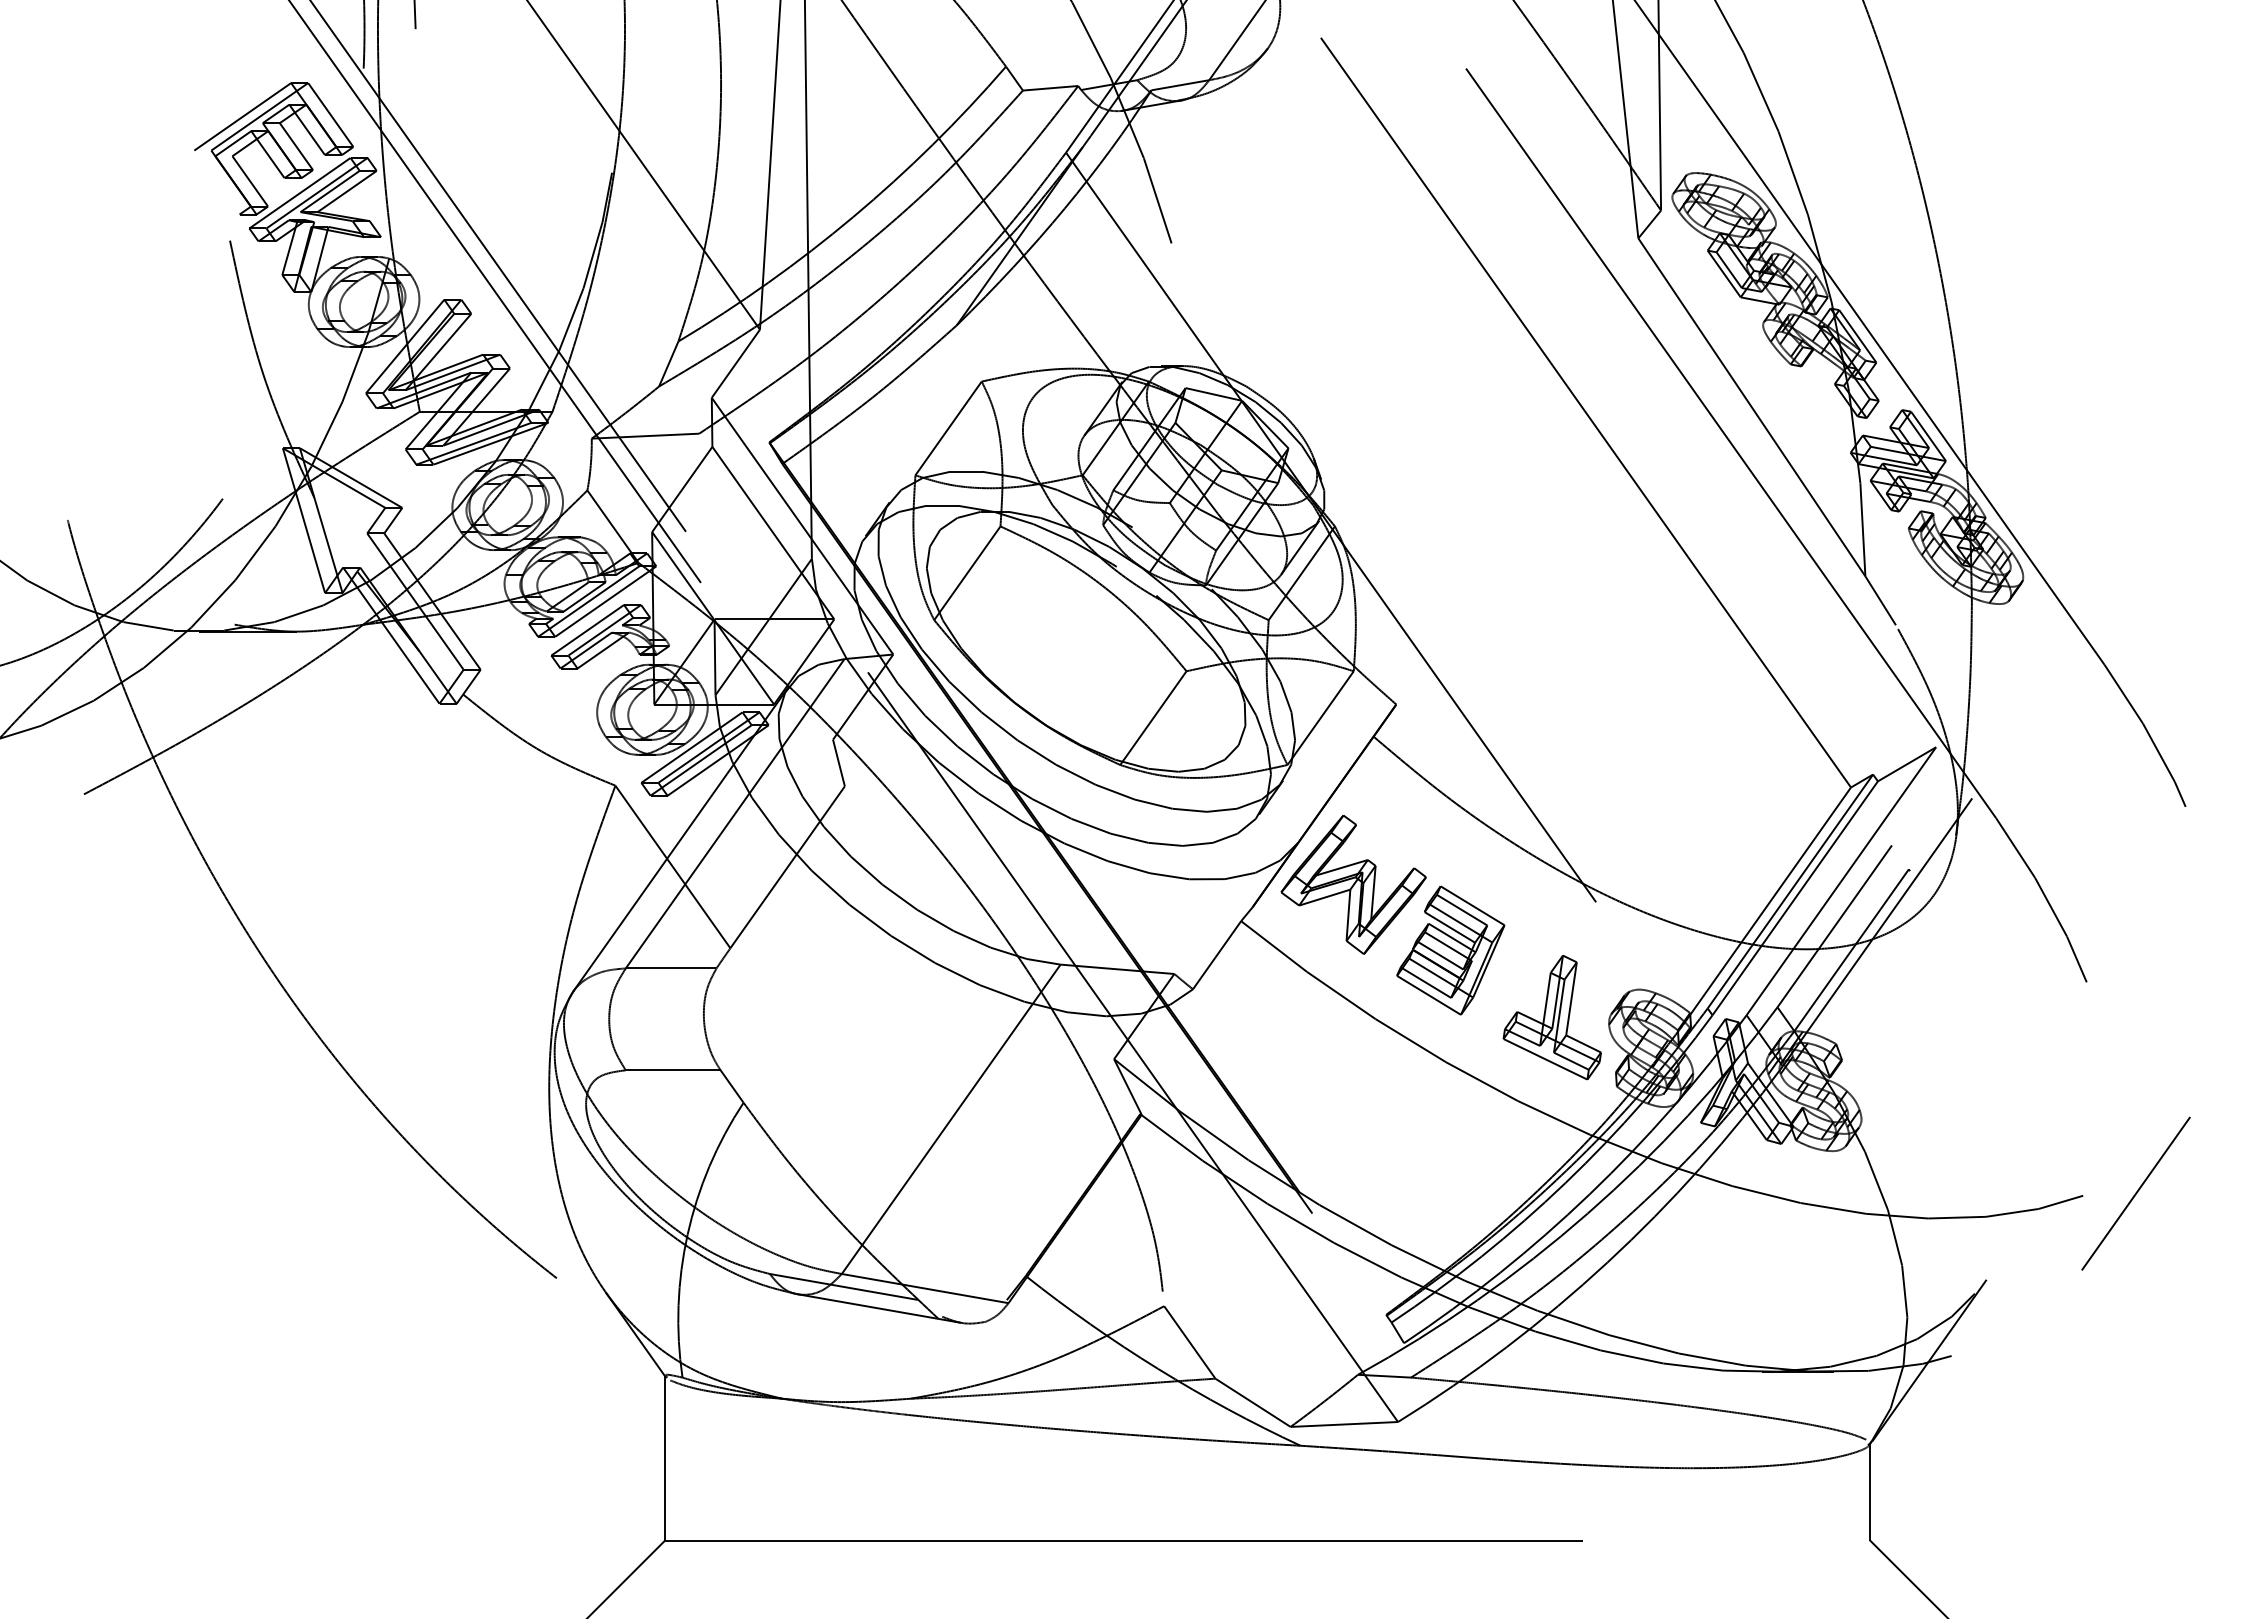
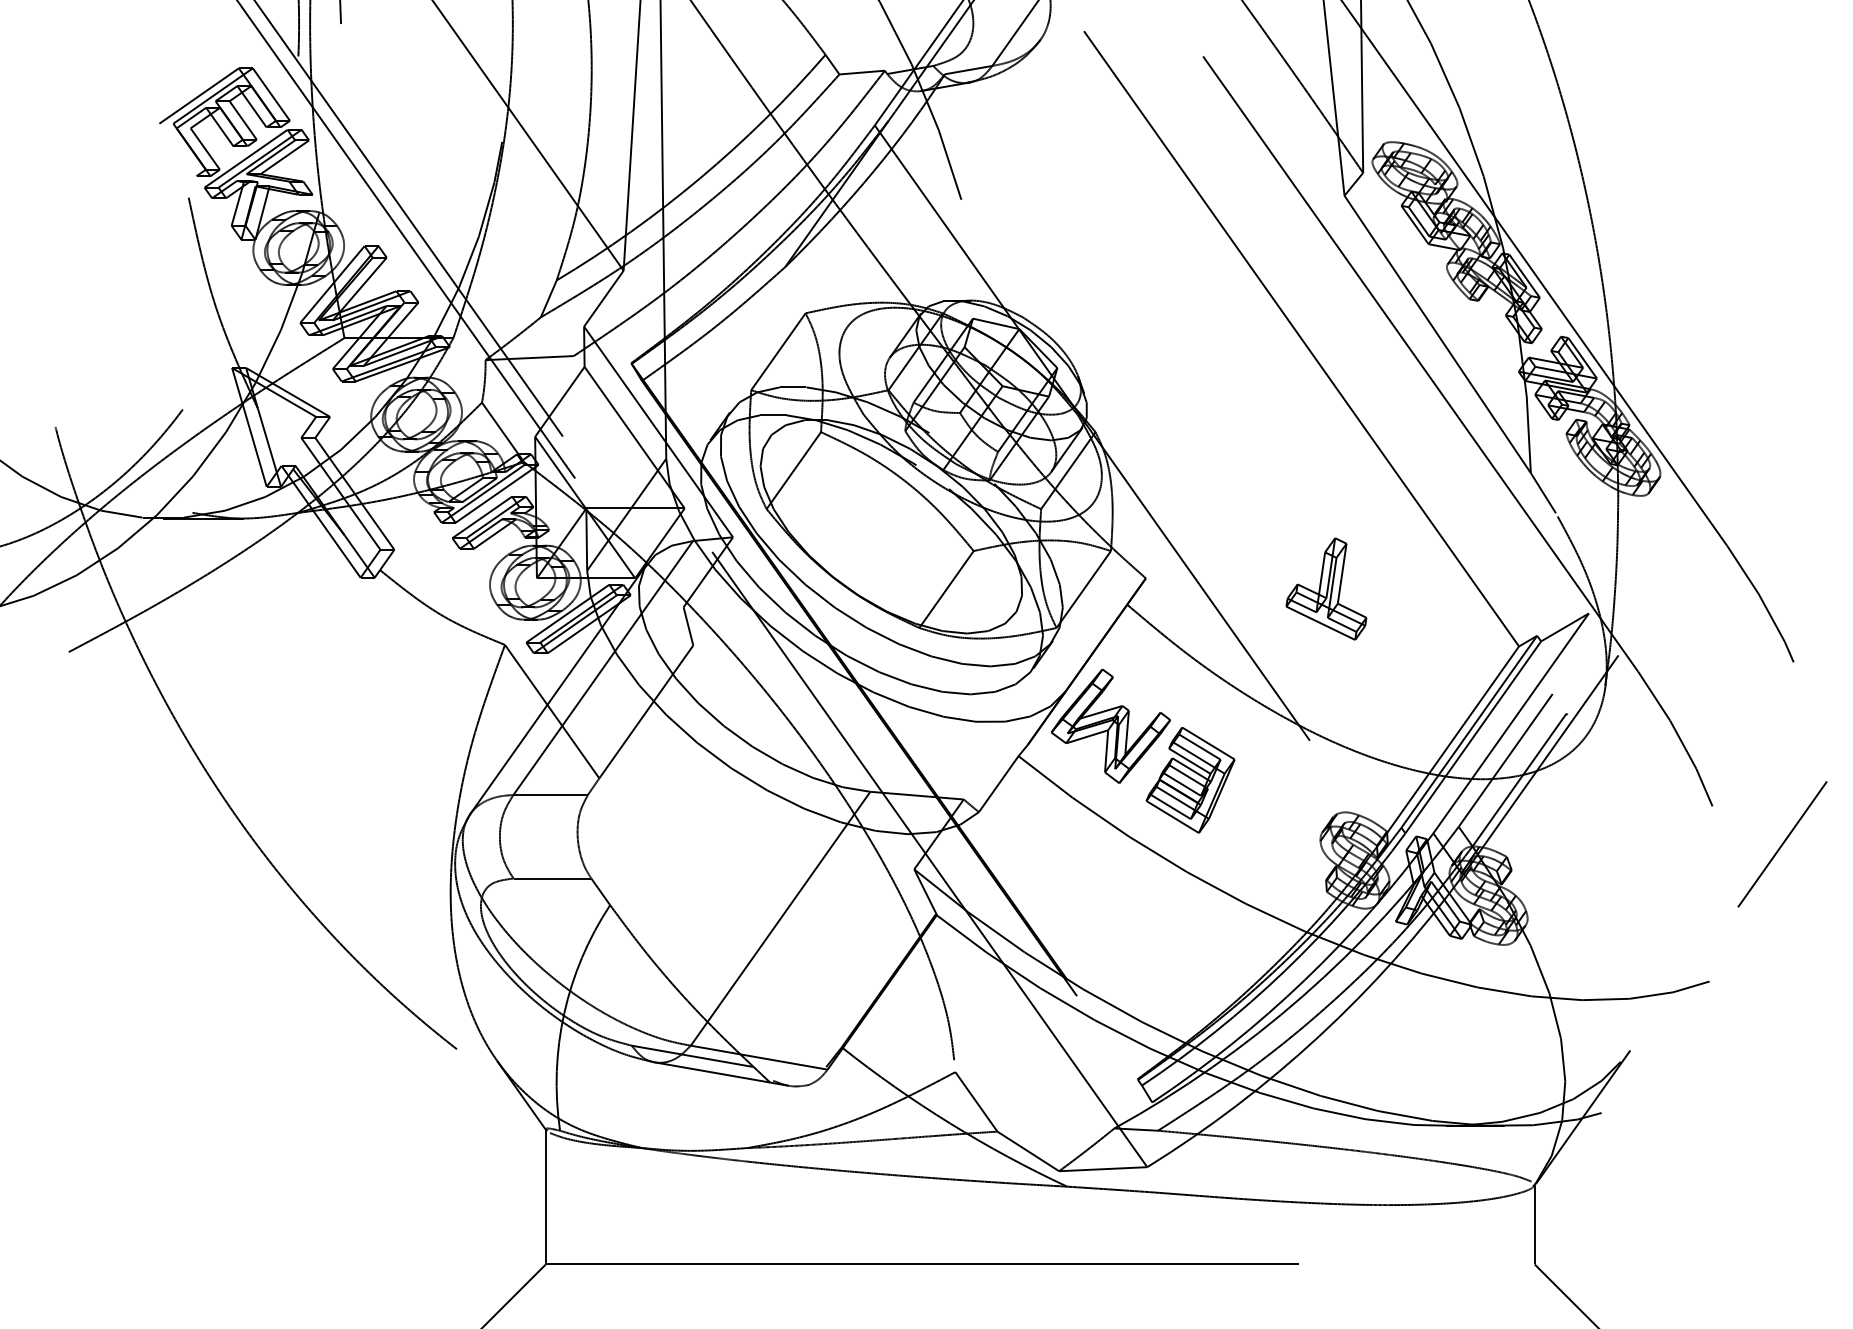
part: (1551, 1017) -> (1325, 588), moved
line: (2135, 1193) -> (1782, 844), moved

